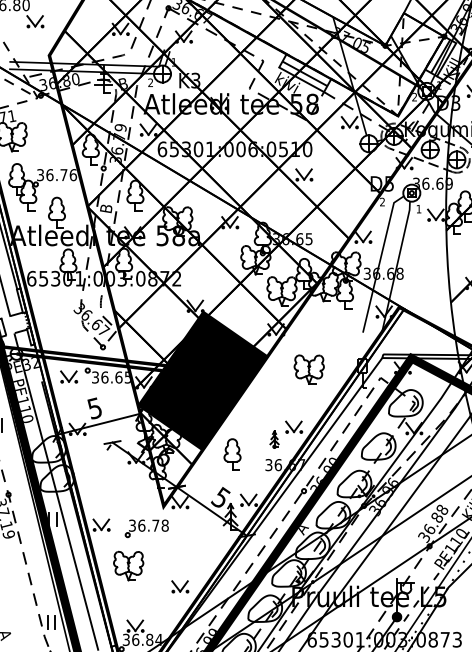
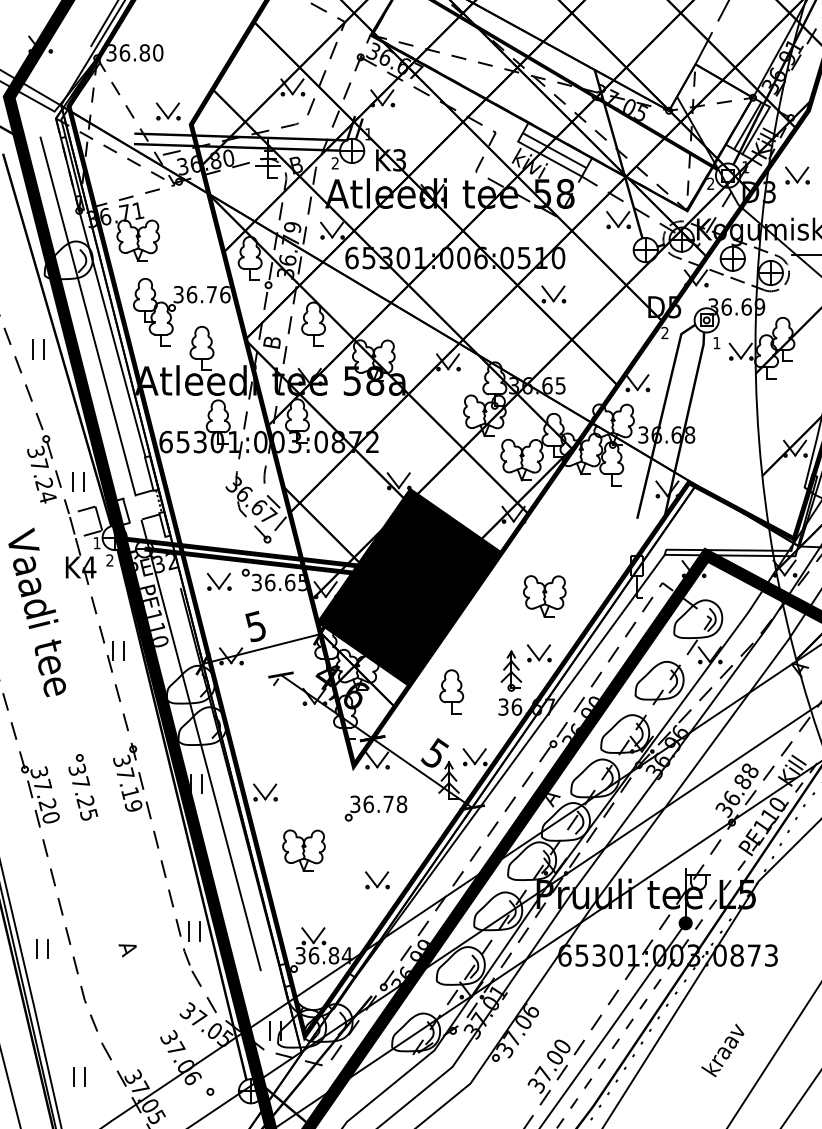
part: (34, 21) -> (167, 111), moved
part: (309, 369) -> (544, 596), moved
part: (274, 439) -> (511, 670), size x1.67
part: (146, 528) -> (375, 808), moved

